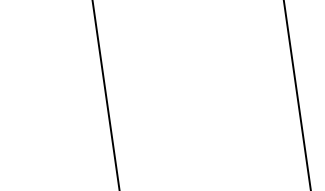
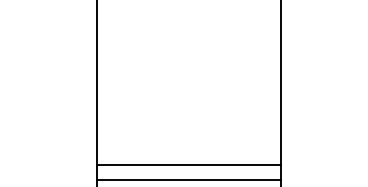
line: (210, 154) -> (189, 164), added
line: (212, 170) -> (189, 179), added

